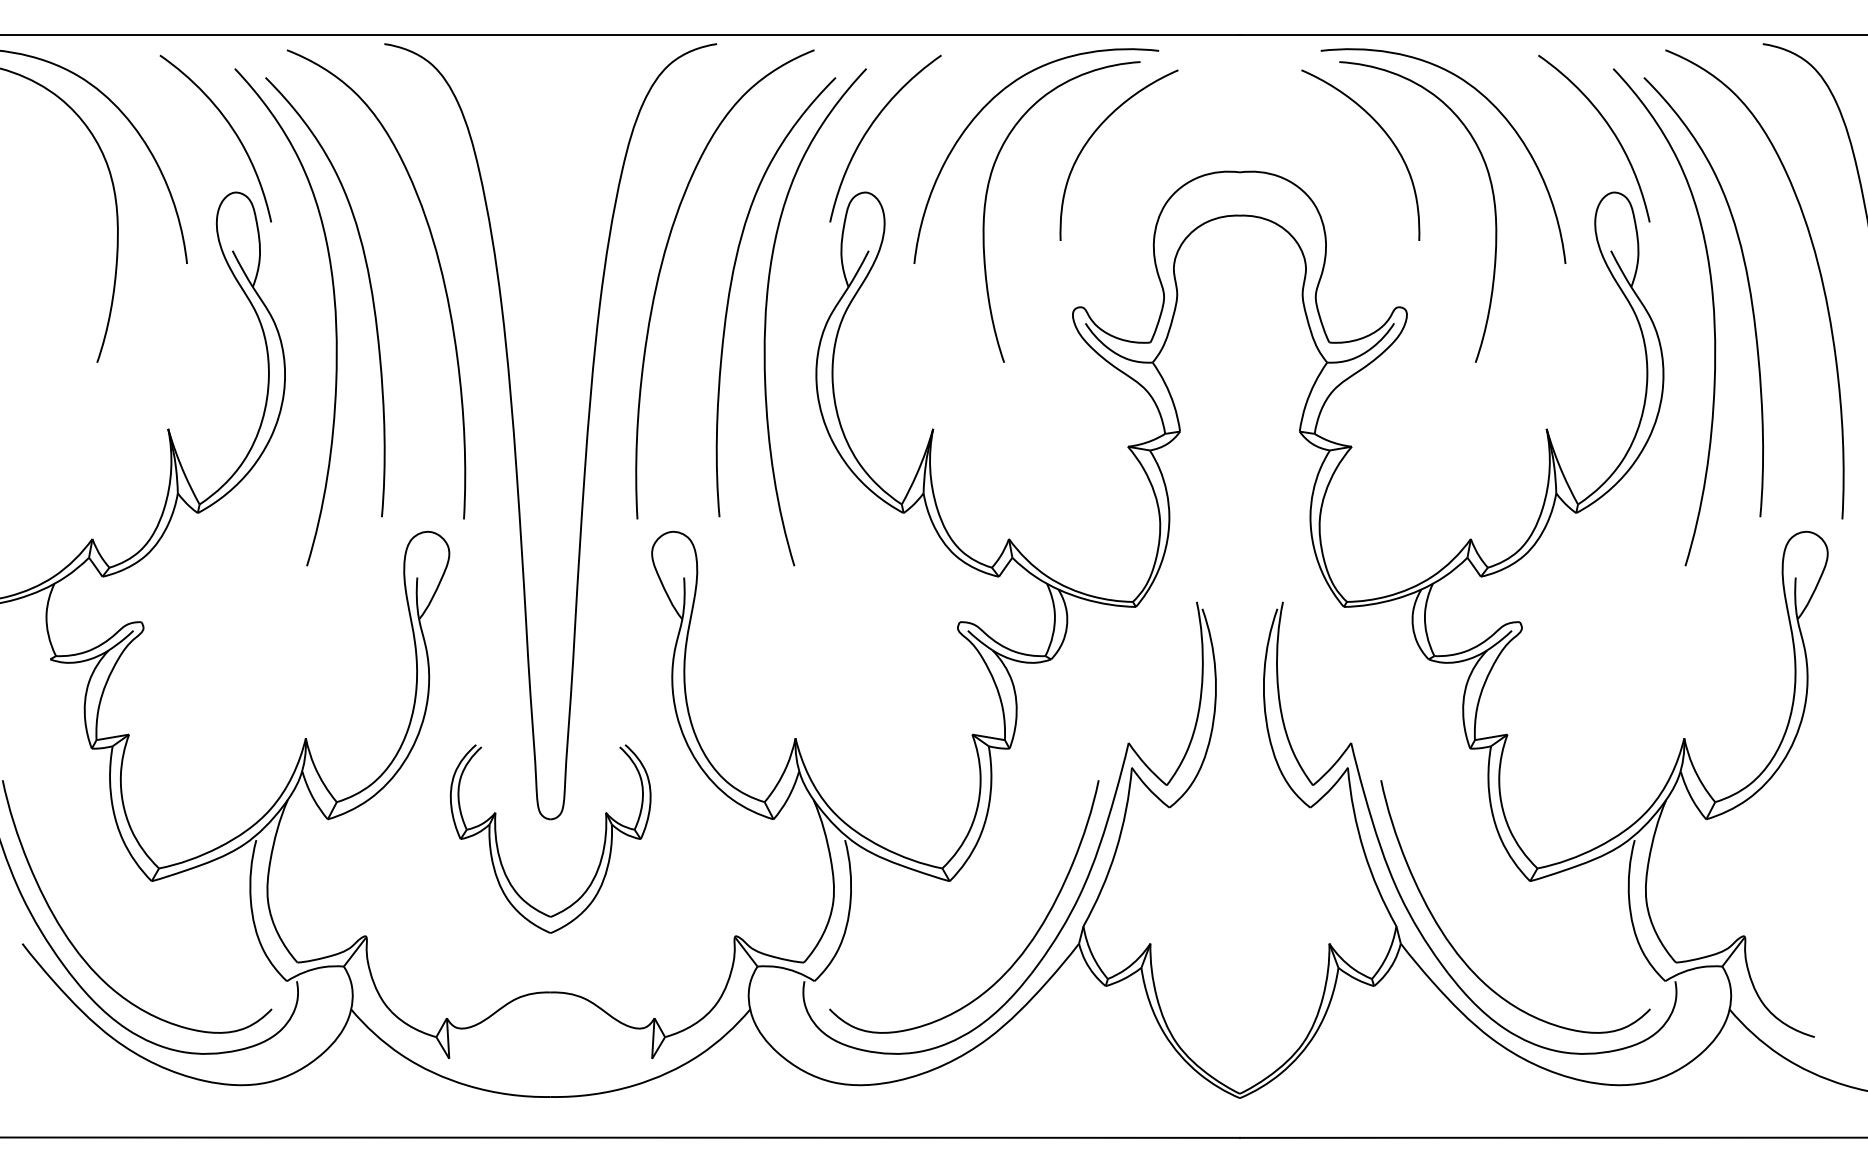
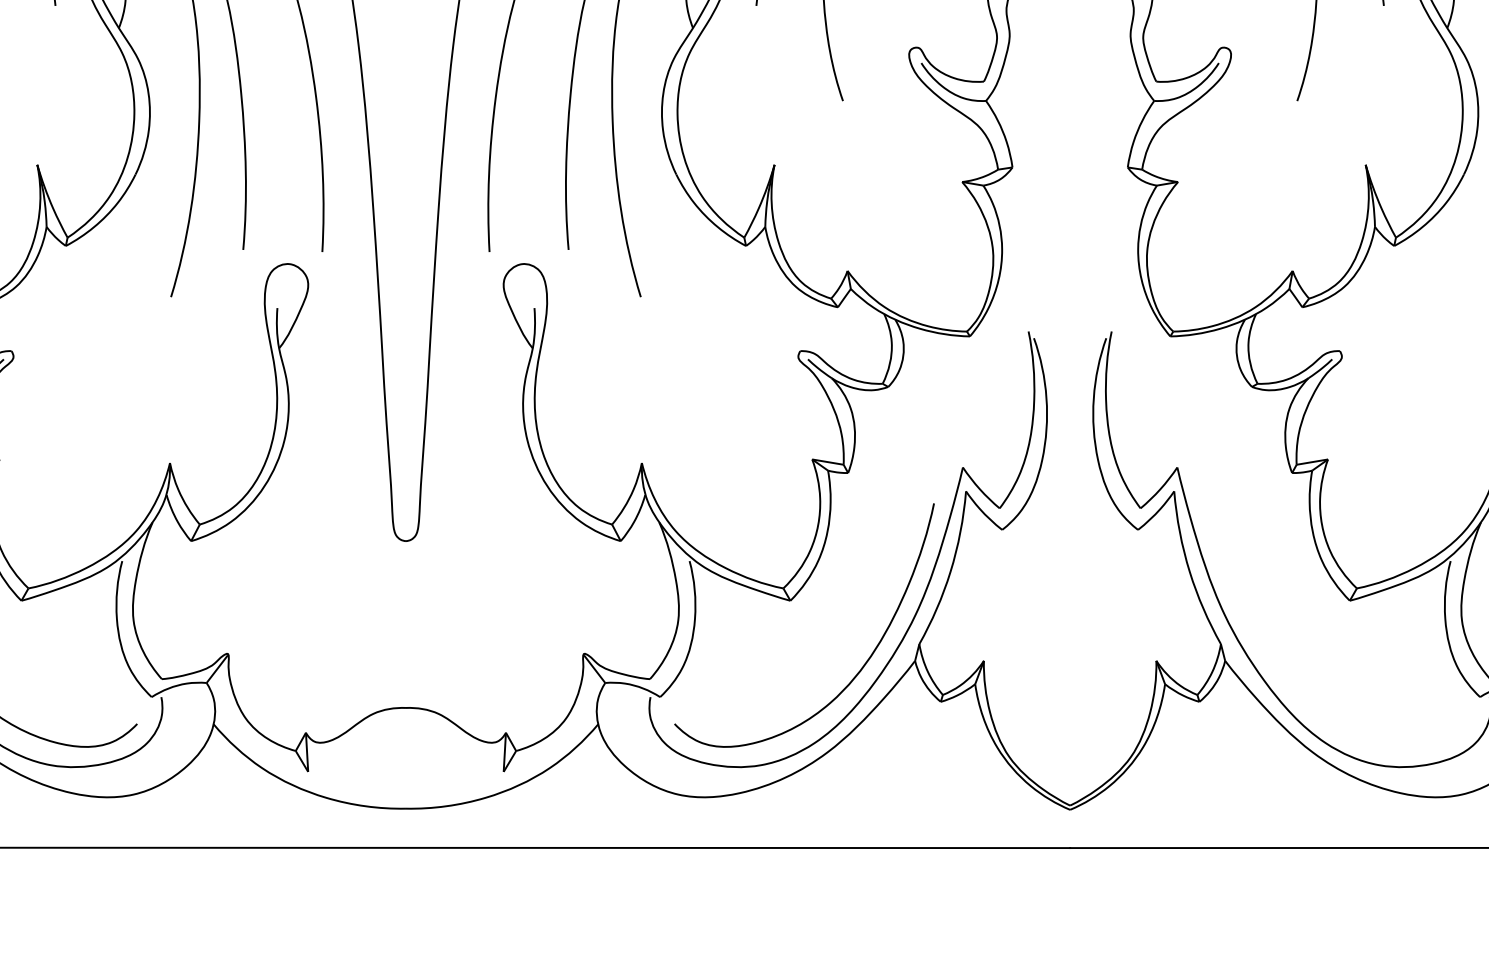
part: (498, 846) -> (355, 567), removed
curve: (1456, 950) -> (1278, 667), removed

